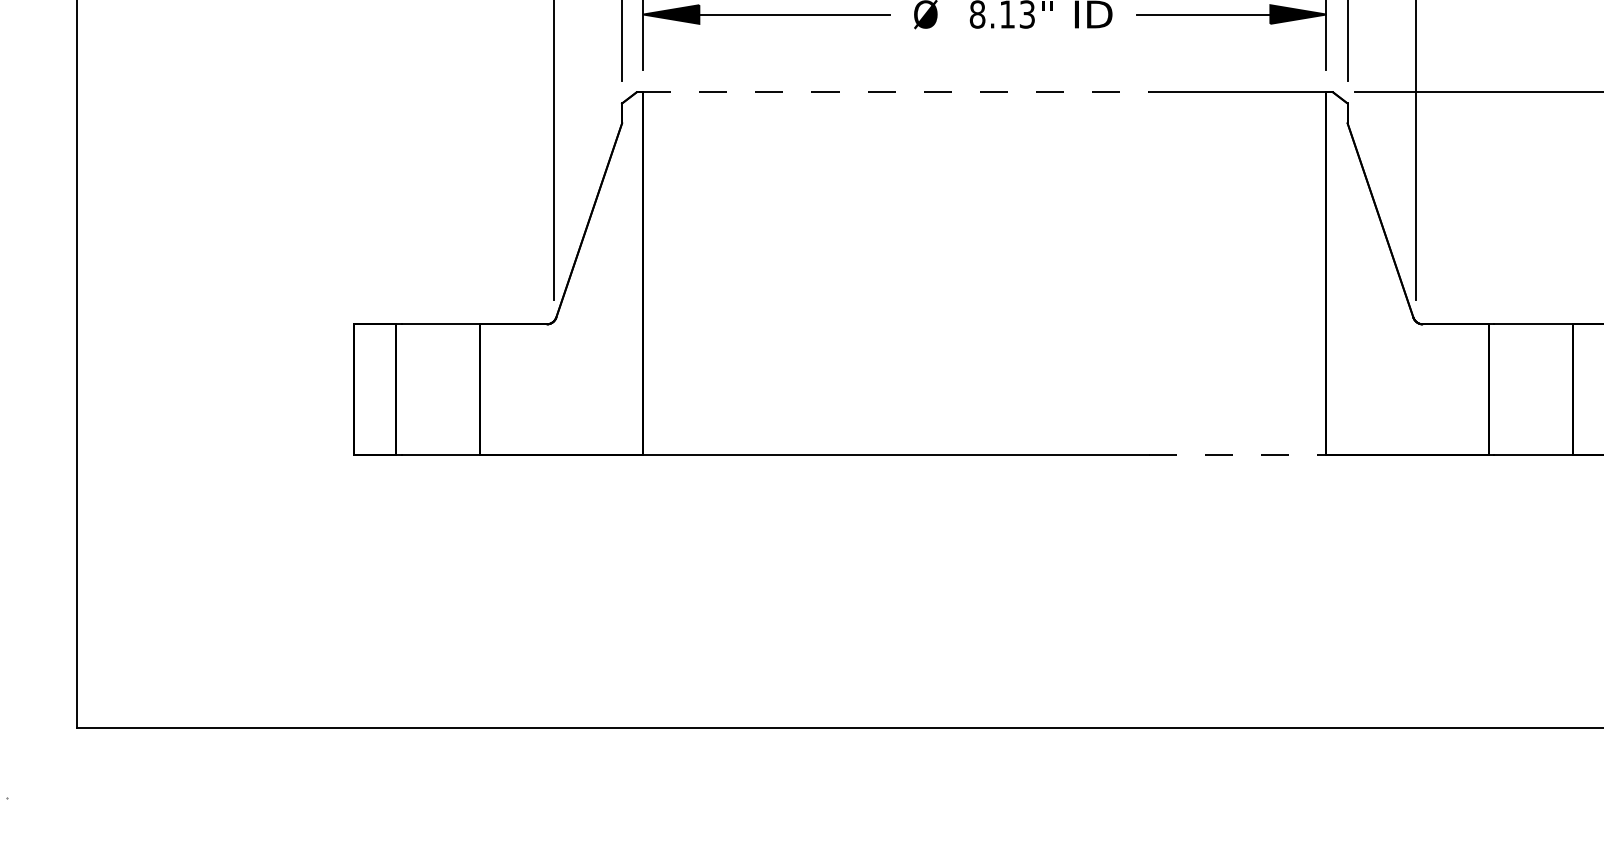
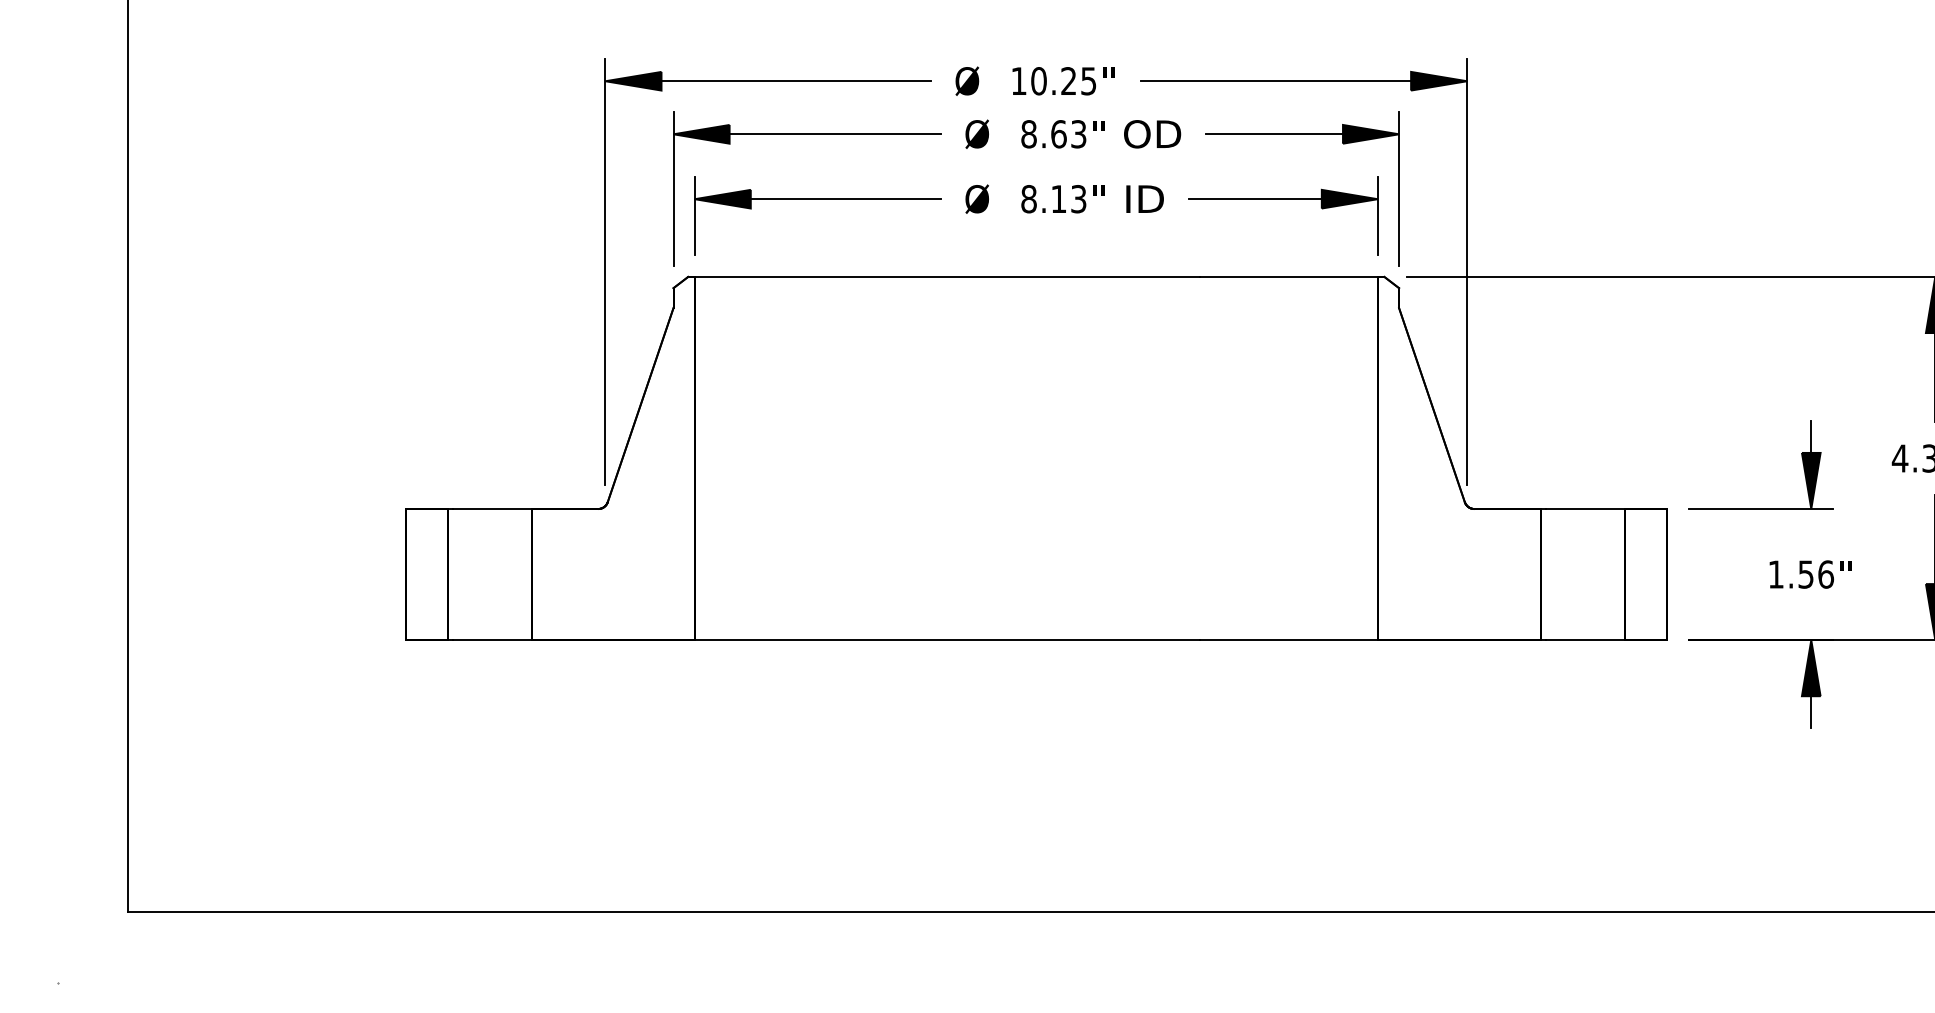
line: (896, 91) -> (947, 276), dashed -> solid
line: (1237, 455) -> (1288, 640), dashed -> solid

